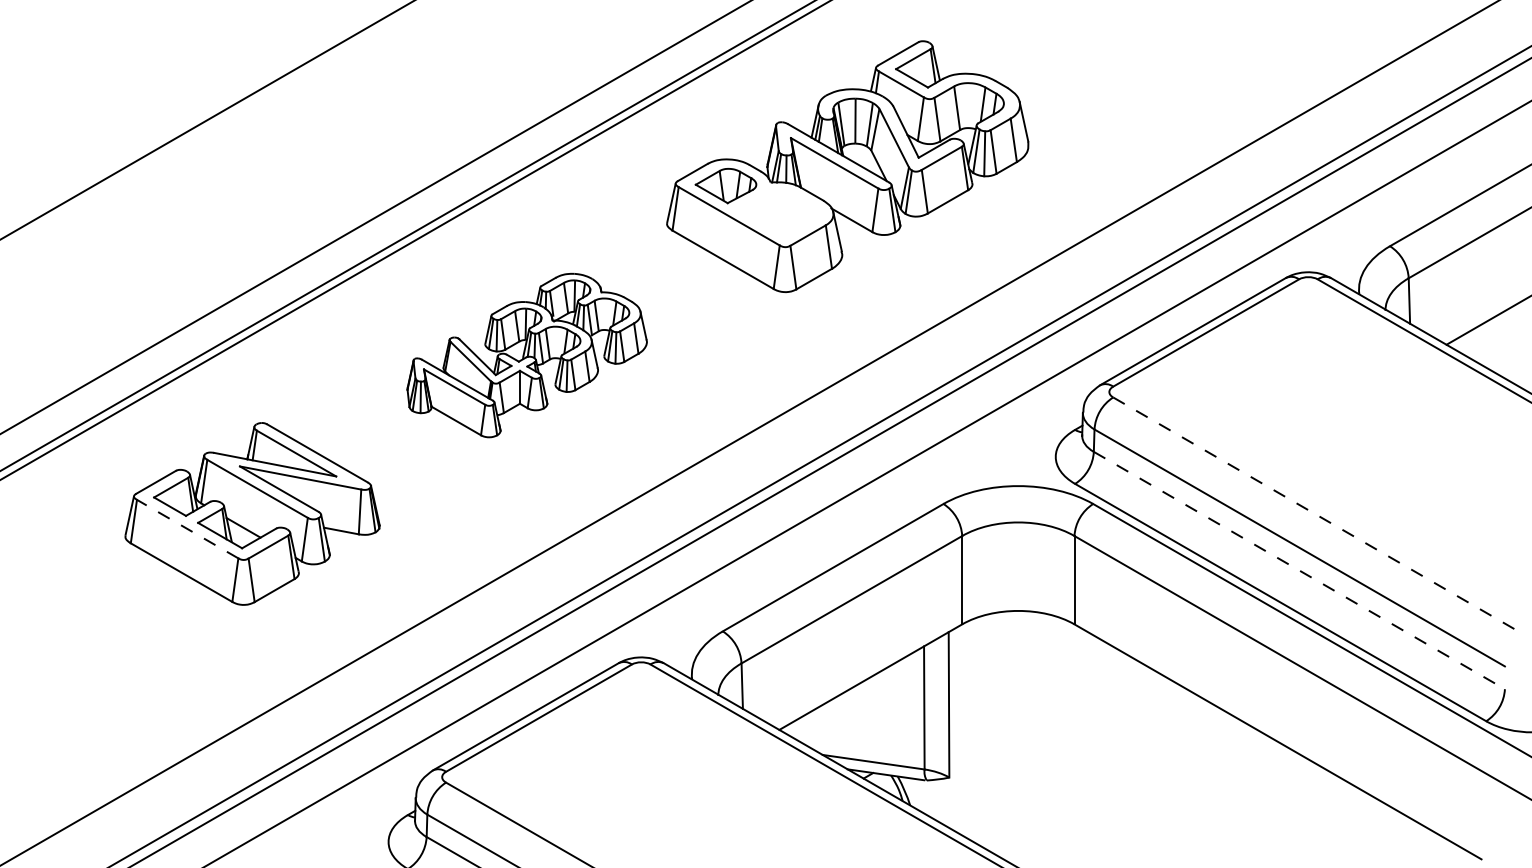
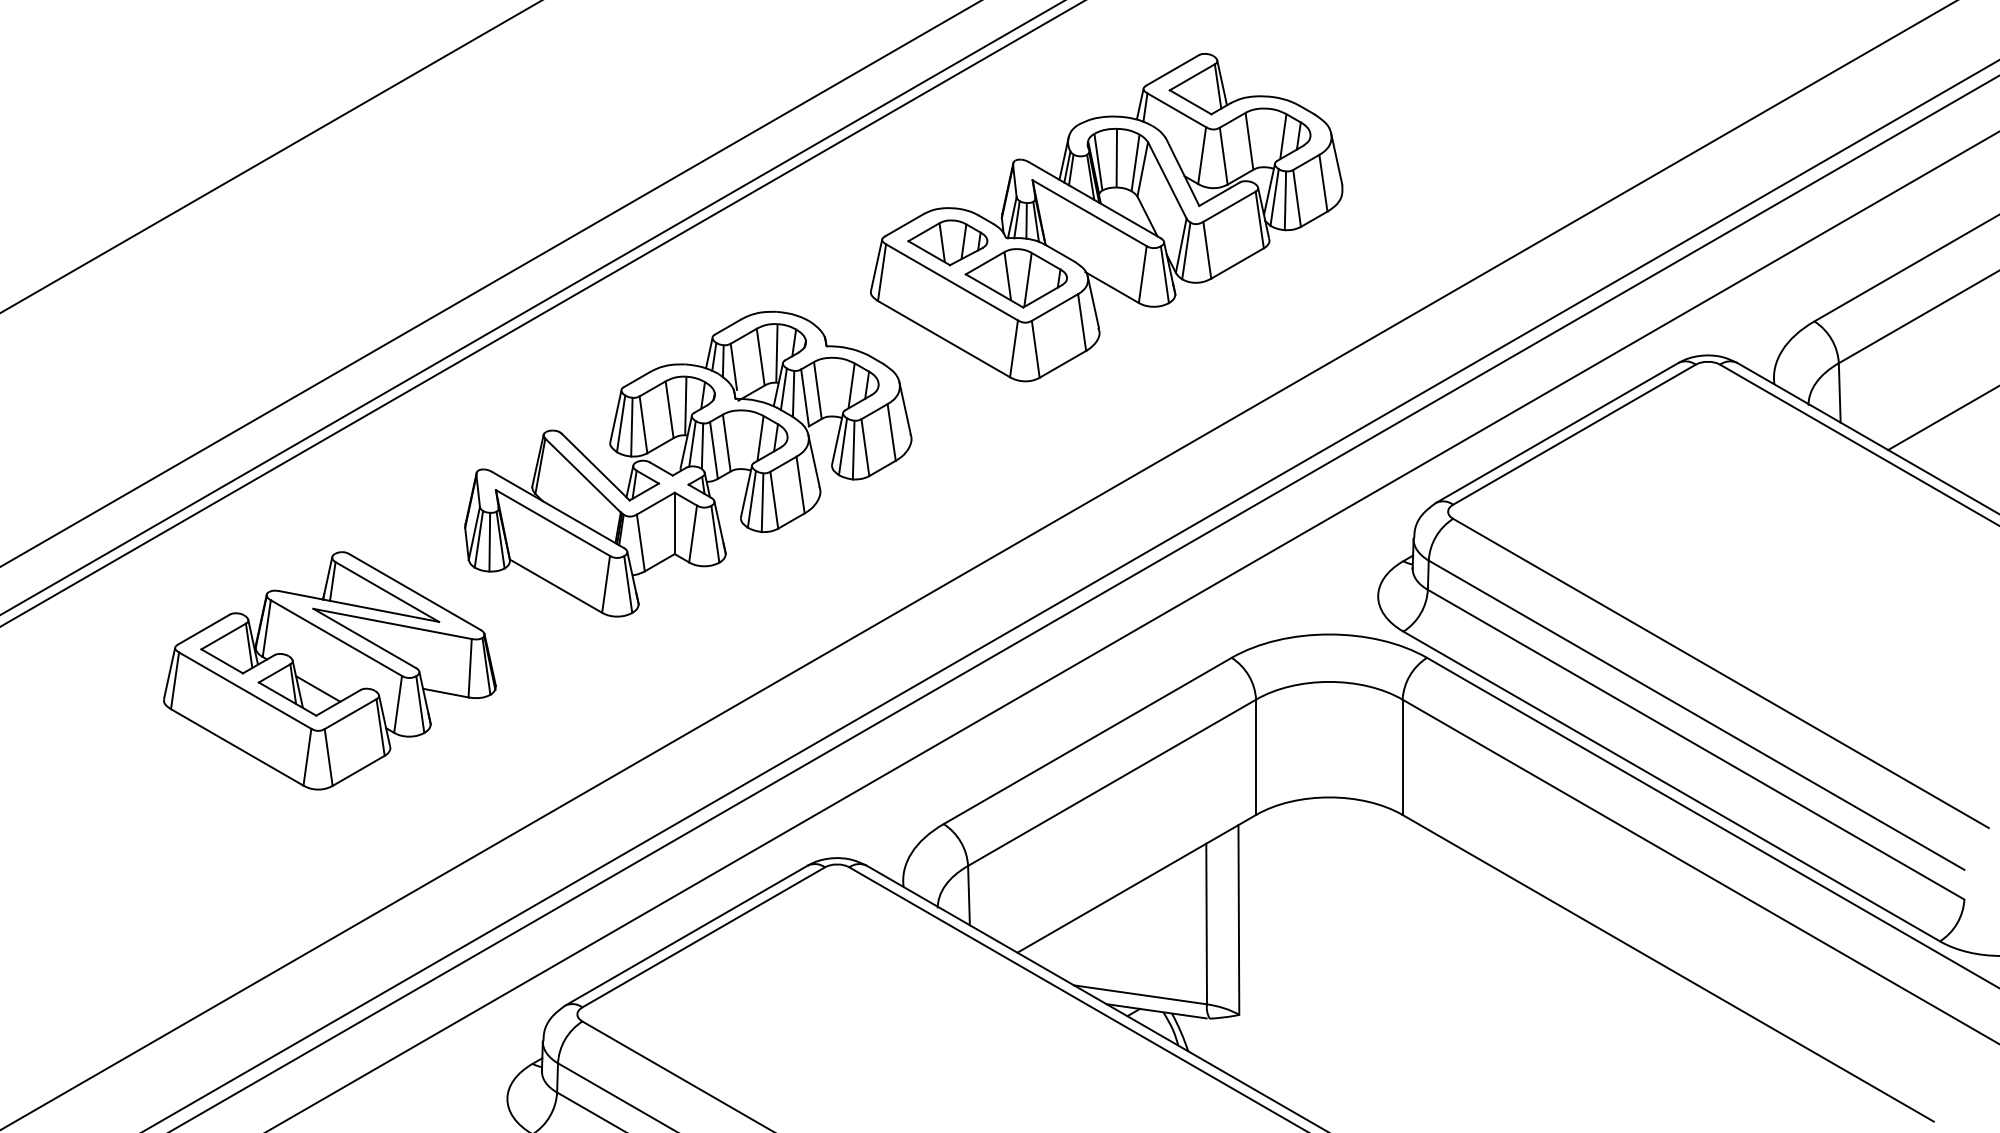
part: (777, 213) -> (1015, 278), added
part: (527, 355) -> (688, 463), size x1.43
line: (1318, 515) -> (1721, 673), dashed -> solid
line: (187, 529) -> (244, 690), dashed -> solid
line: (1299, 570) -> (1696, 744), dashed -> solid

